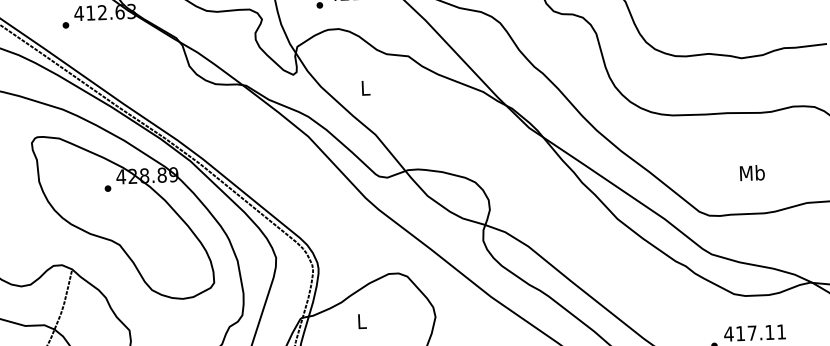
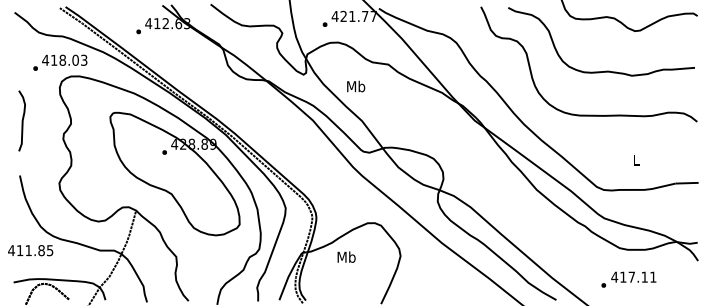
text: (366, 87) -> (356, 86), L -> Mb
text: (752, 172) -> (636, 159), Mb -> L
text: (361, 320) -> (346, 256), L -> Mb

